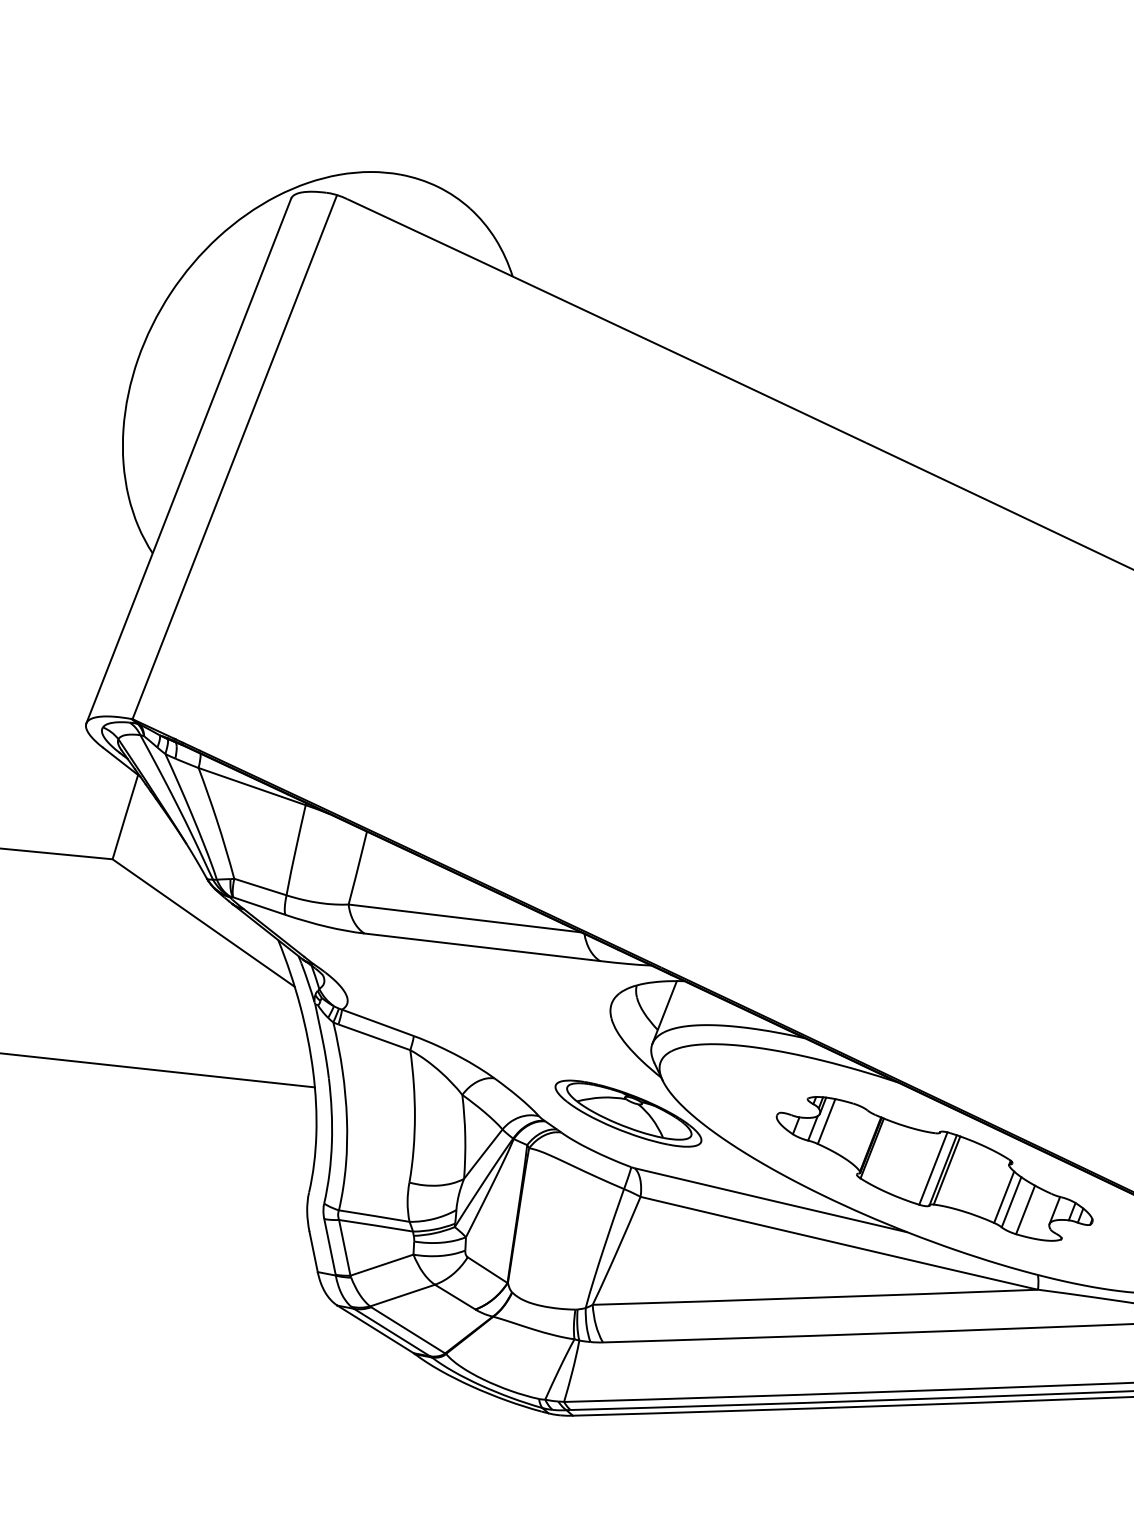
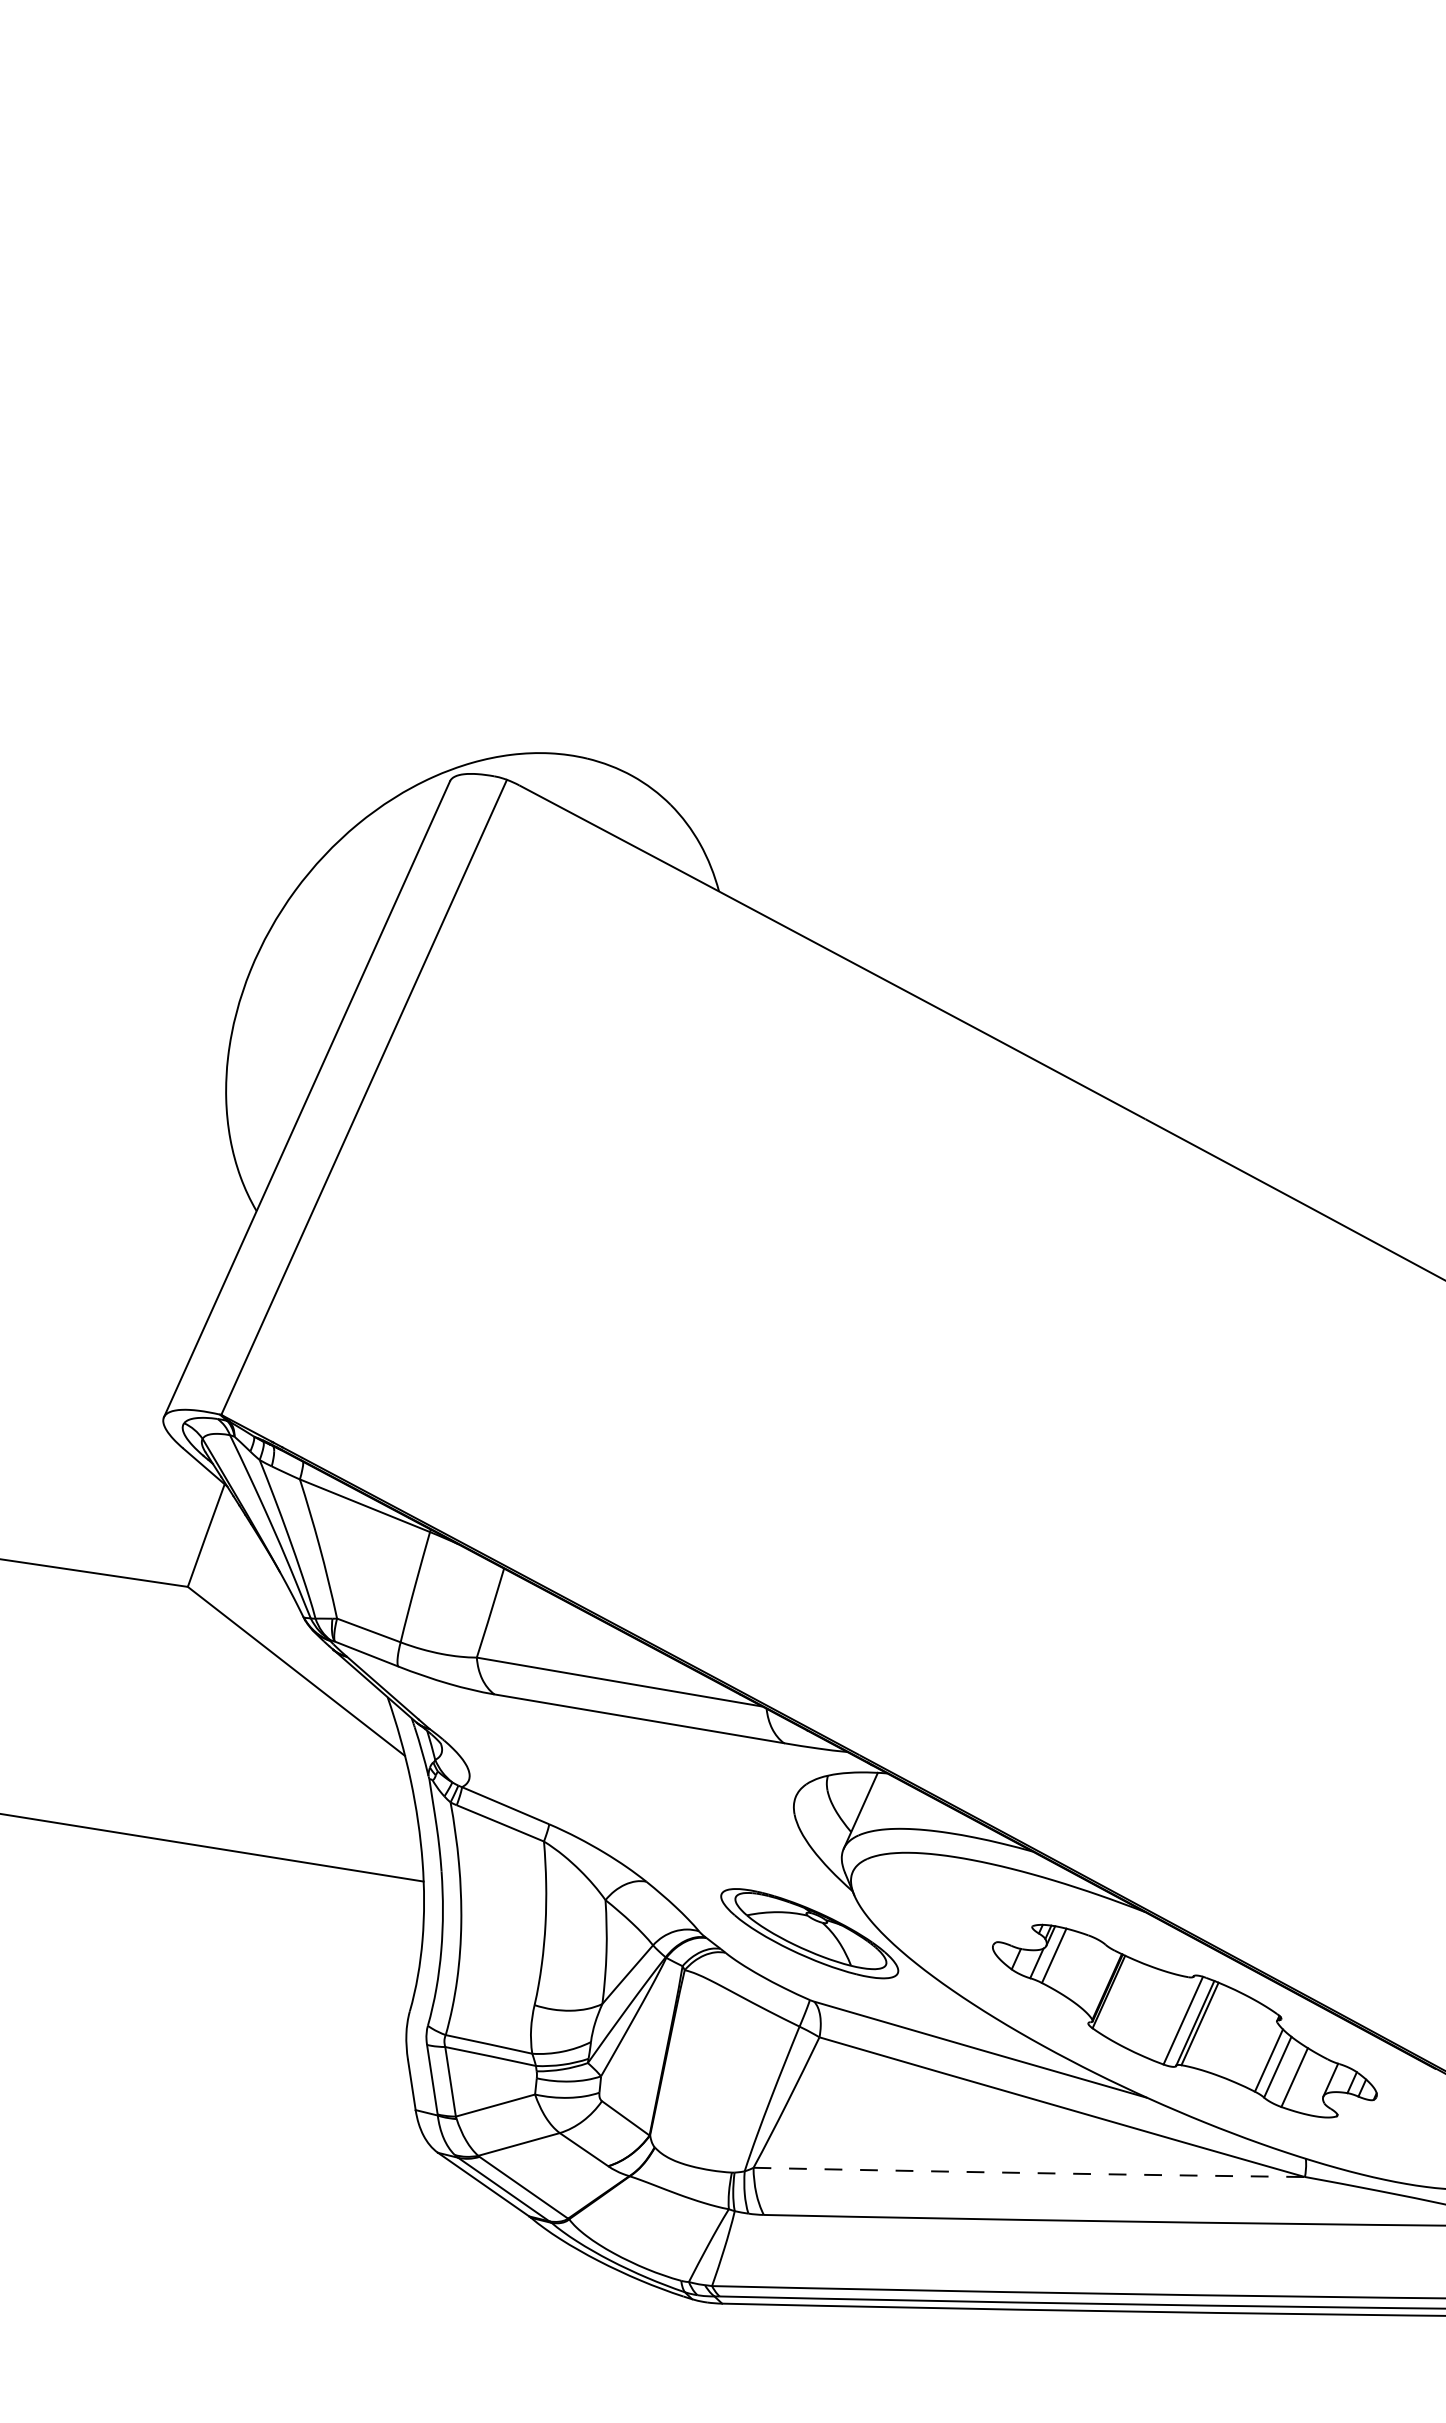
arc: (815, 1298) -> (1029, 2173), solid -> dashed

